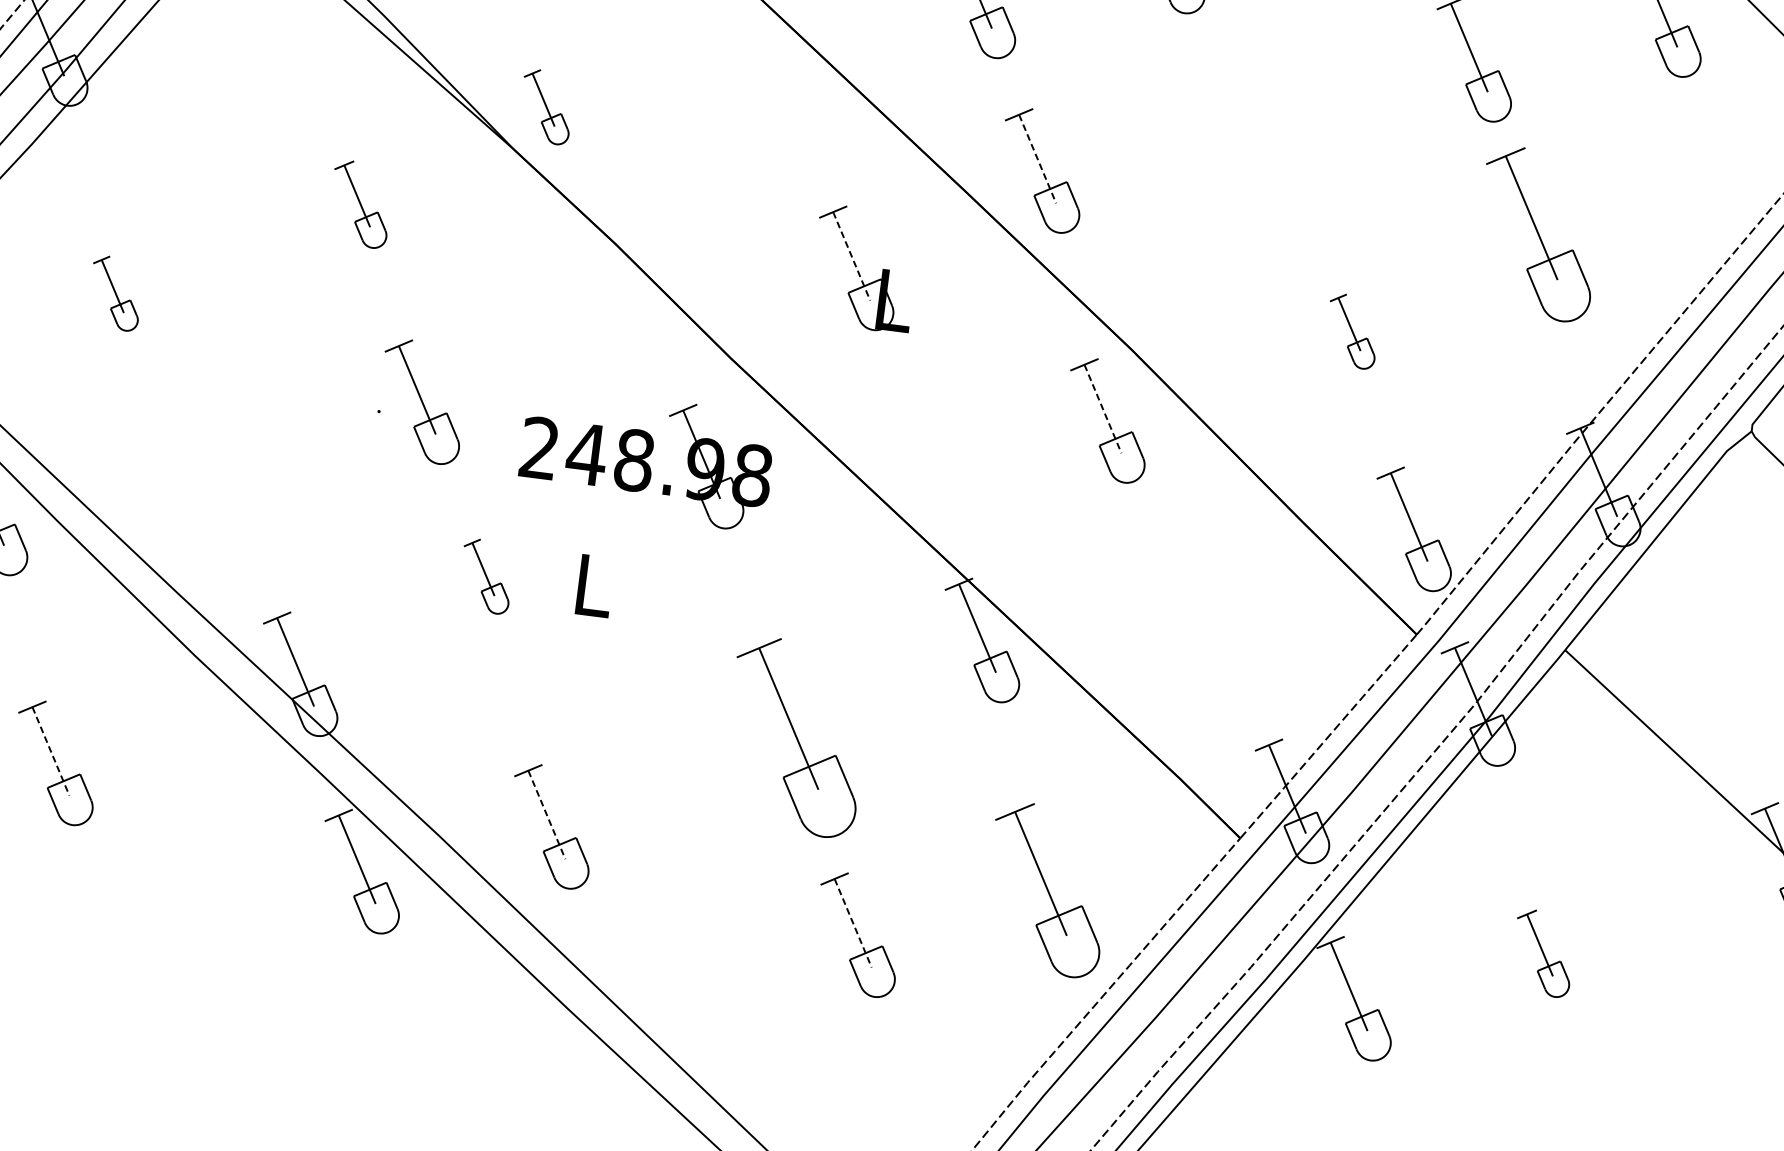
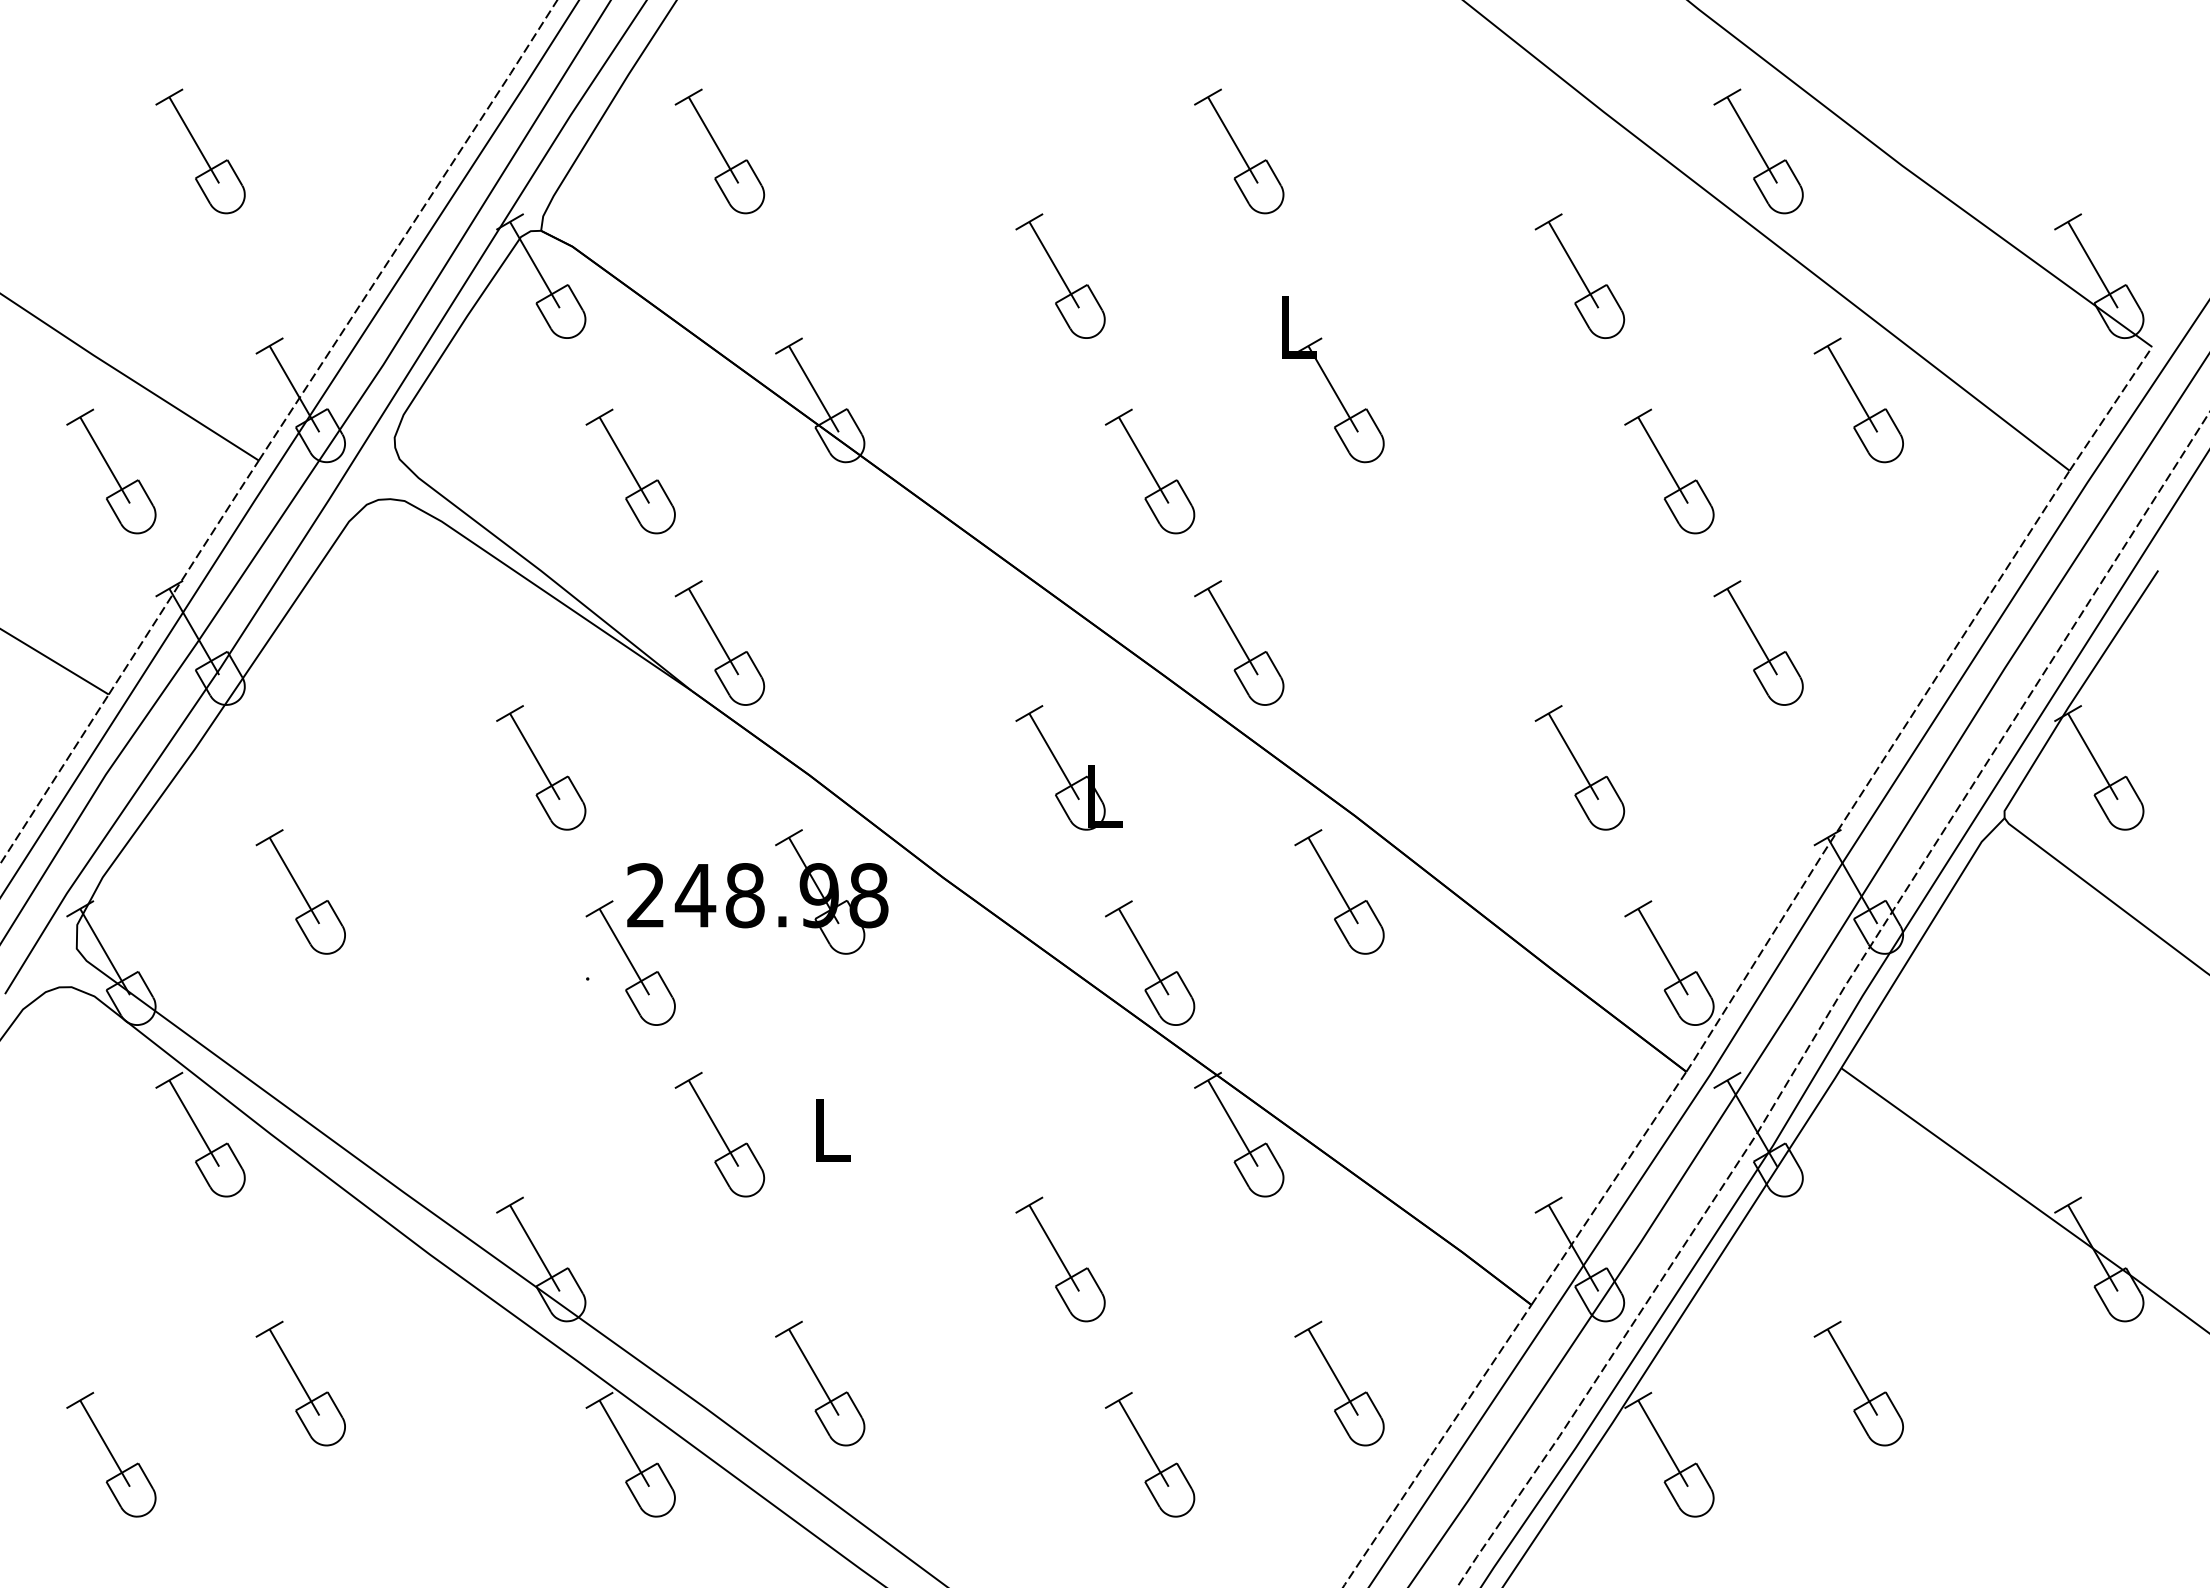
part: (546, 106) -> (719, 642), size x1.67
line: (1038, 158) -> (1233, 631), dashed -> solid
part: (360, 203) -> (541, 767), size x1.43
part: (1538, 233) -> (1758, 642), size x0.71
line: (851, 256) -> (1054, 756), dashed -> solid
part: (115, 292) -> (300, 891), size x1.67
part: (1351, 330) -> (1579, 767), size x1.67
line: (1103, 408) -> (1333, 880), dashed -> solid
part: (646, 458) -> (757, 891), moved
part: (918, 464) -> (1150, 962), added
part: (485, 576) -> (719, 1134), size x1.67
part: (796, 737) -> (1060, 1259), size x0.62
line: (50, 751) -> (294, 1372), dashed -> solid
line: (546, 814) -> (813, 1372), dashed -> solid
part: (1047, 889) -> (1339, 1383), size x0.71
line: (852, 923) -> (1143, 1443), dashed -> solid
part: (1543, 953) -> (1858, 1383), size x1.43

